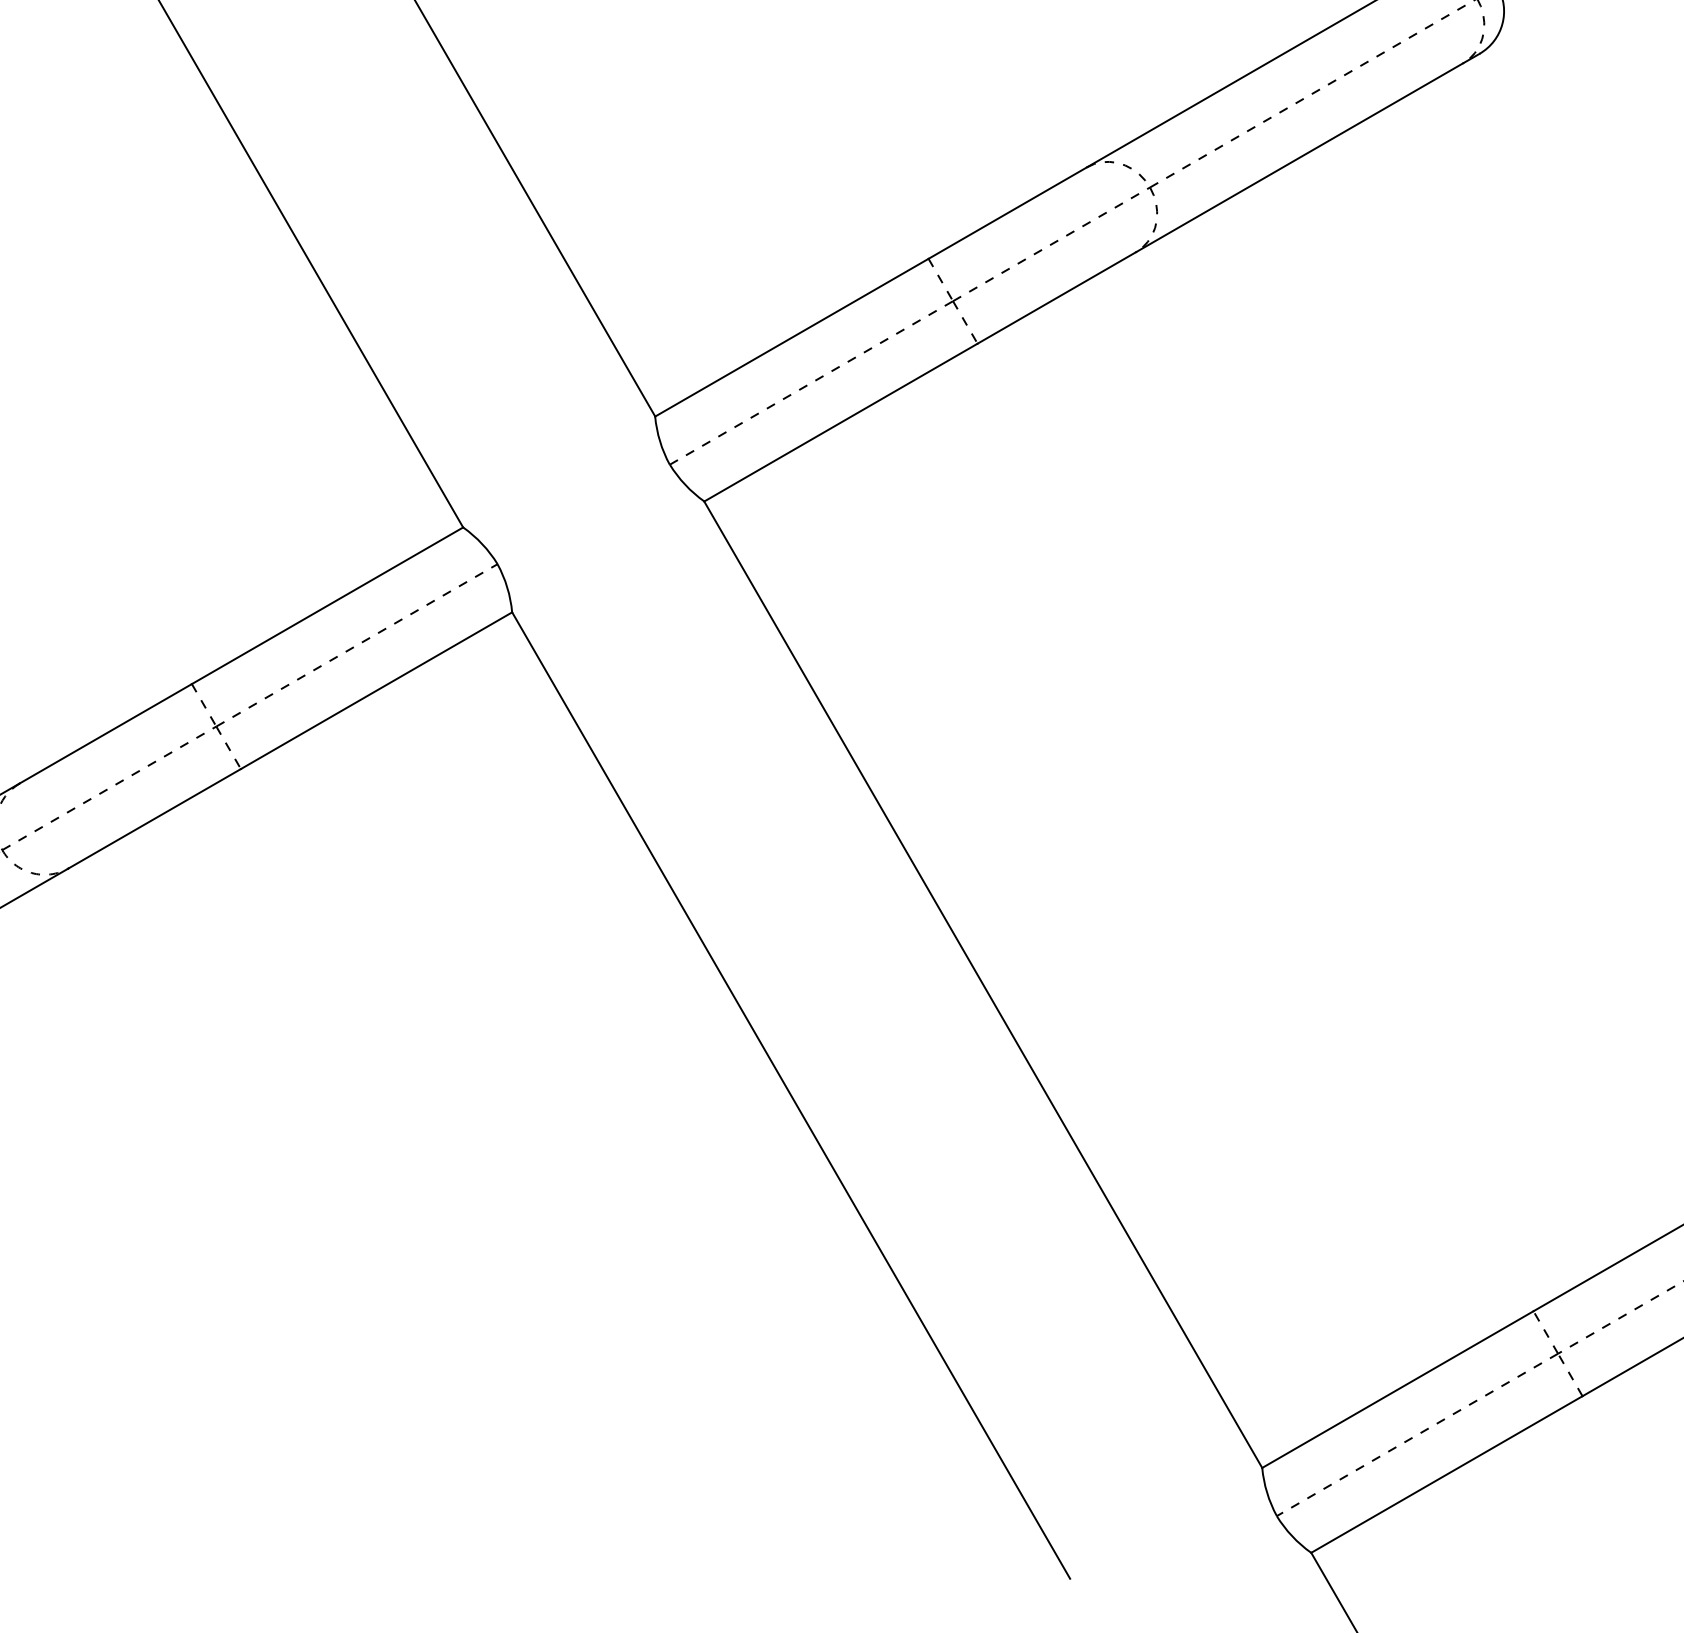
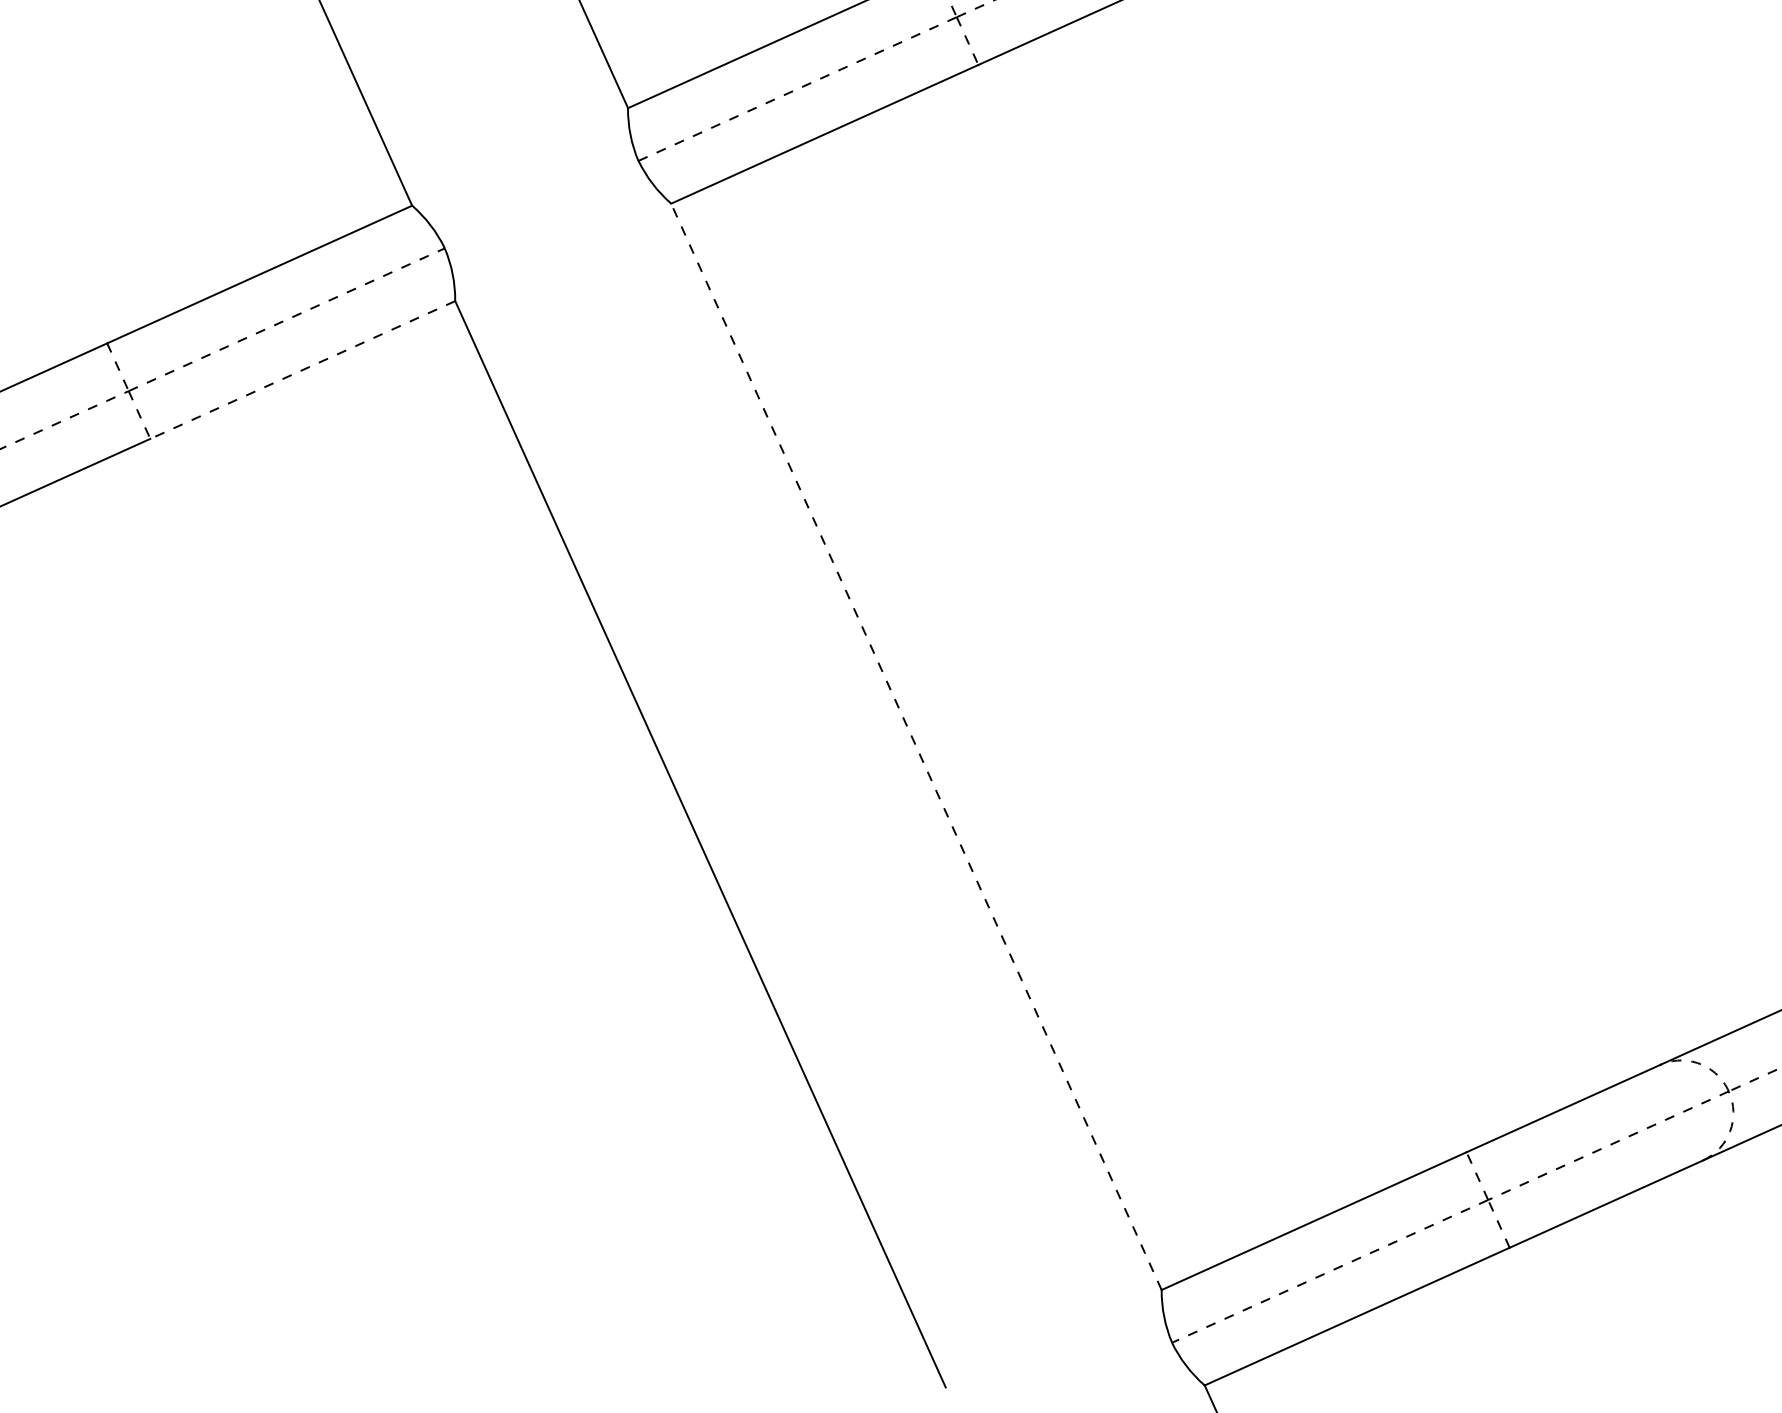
line: (376, 690) -> (302, 369), solid -> dashed
line: (983, 984) -> (916, 746), solid -> dashed

